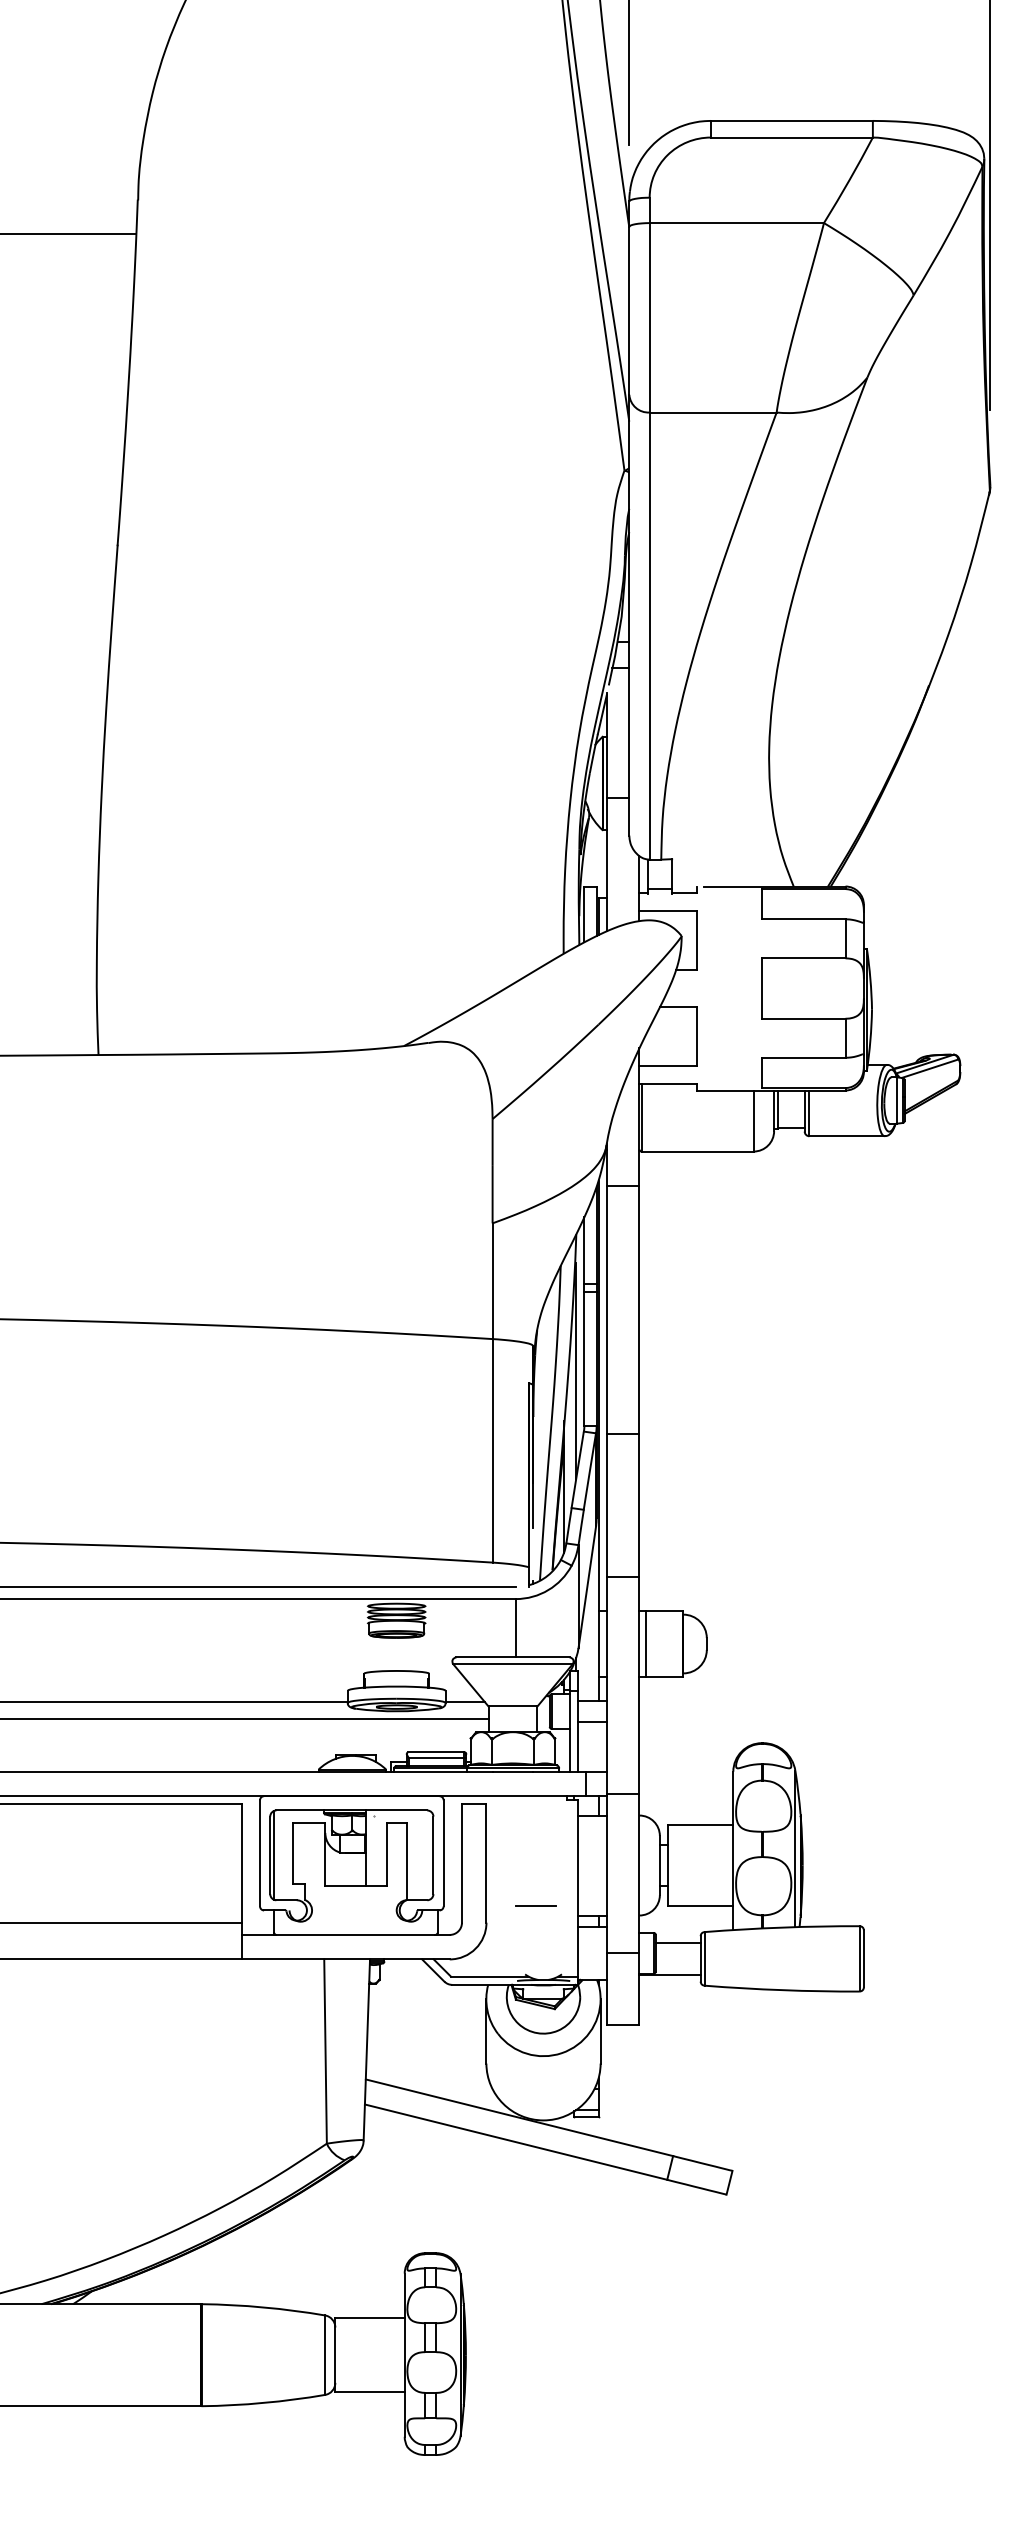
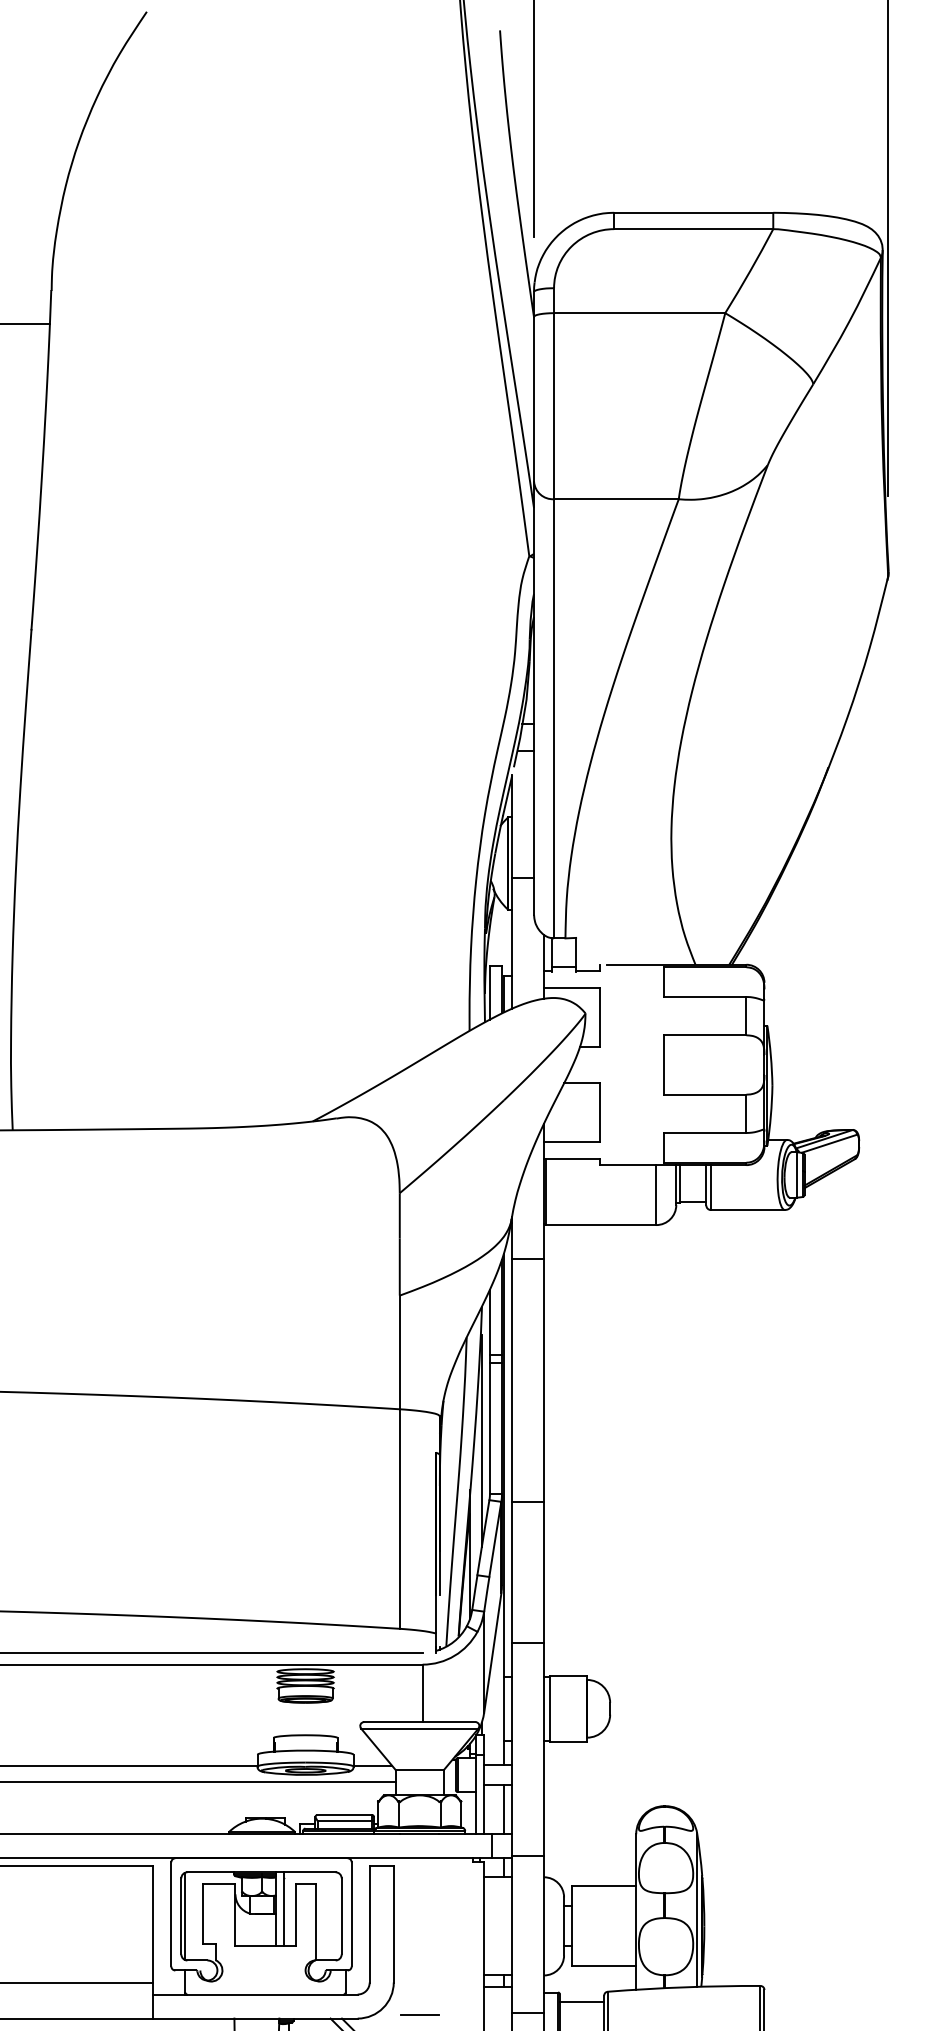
line: (598, 1746) -> (503, 1809), added
line: (374, 1847) -> (283, 1908), added
line: (535, 1905) -> (419, 2013), moved

